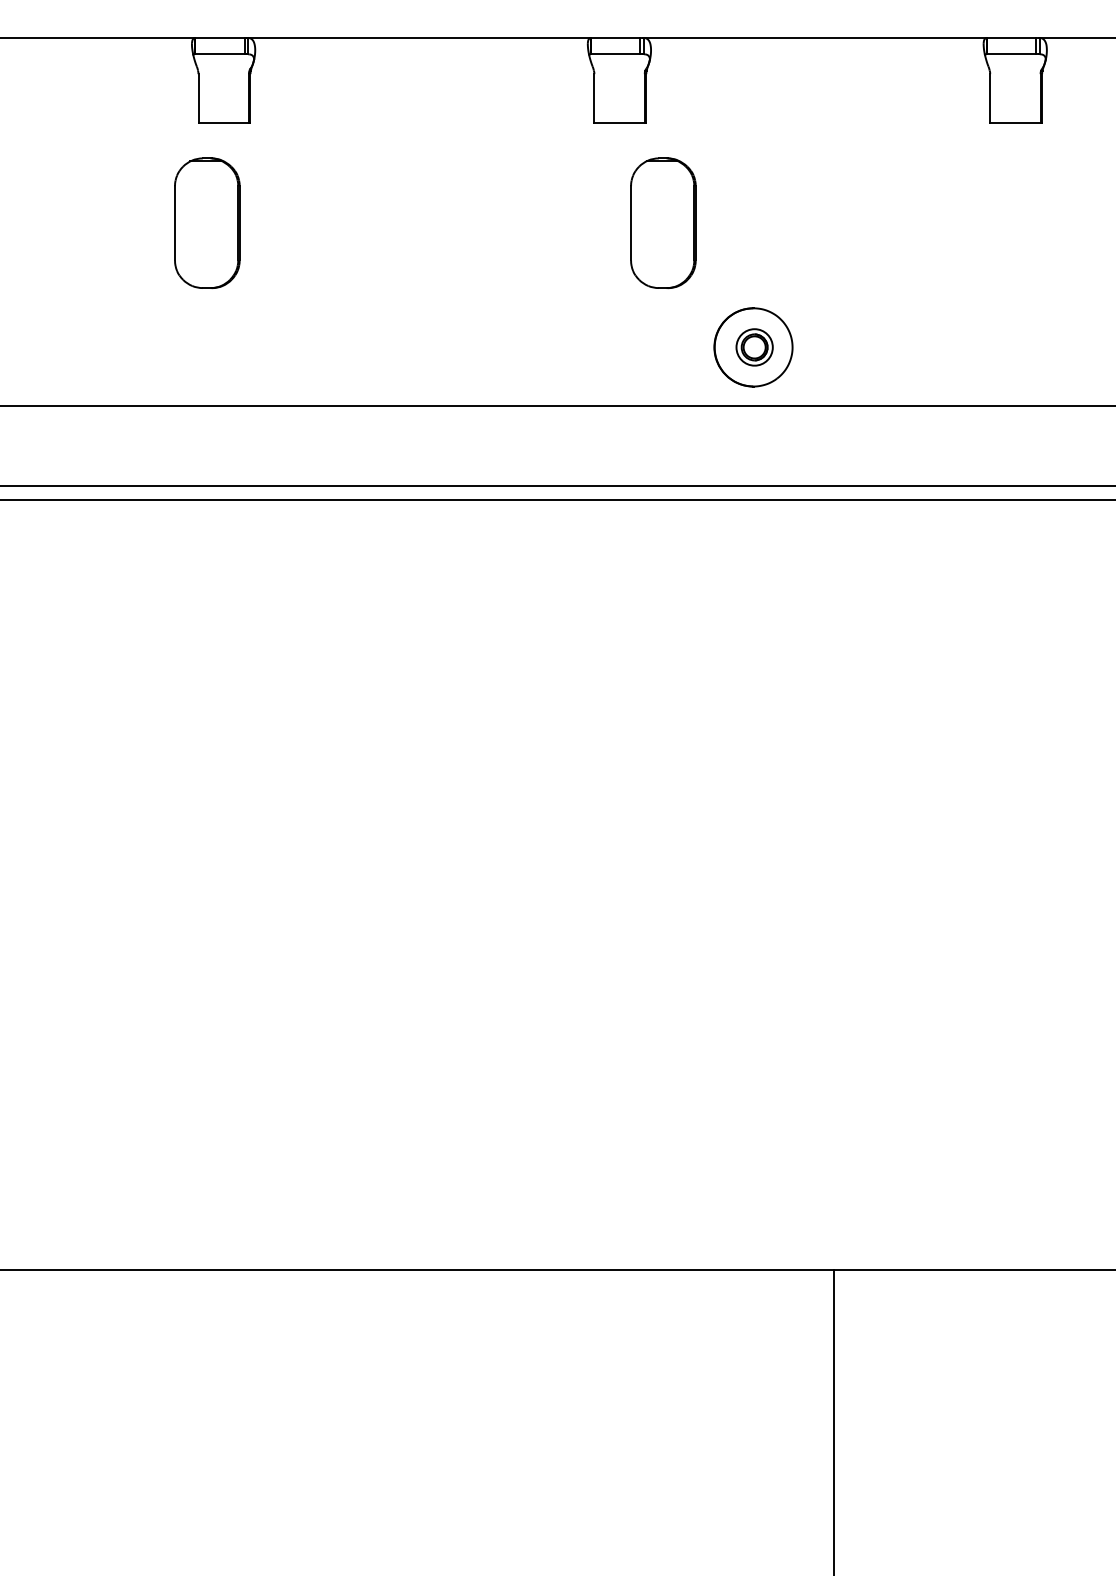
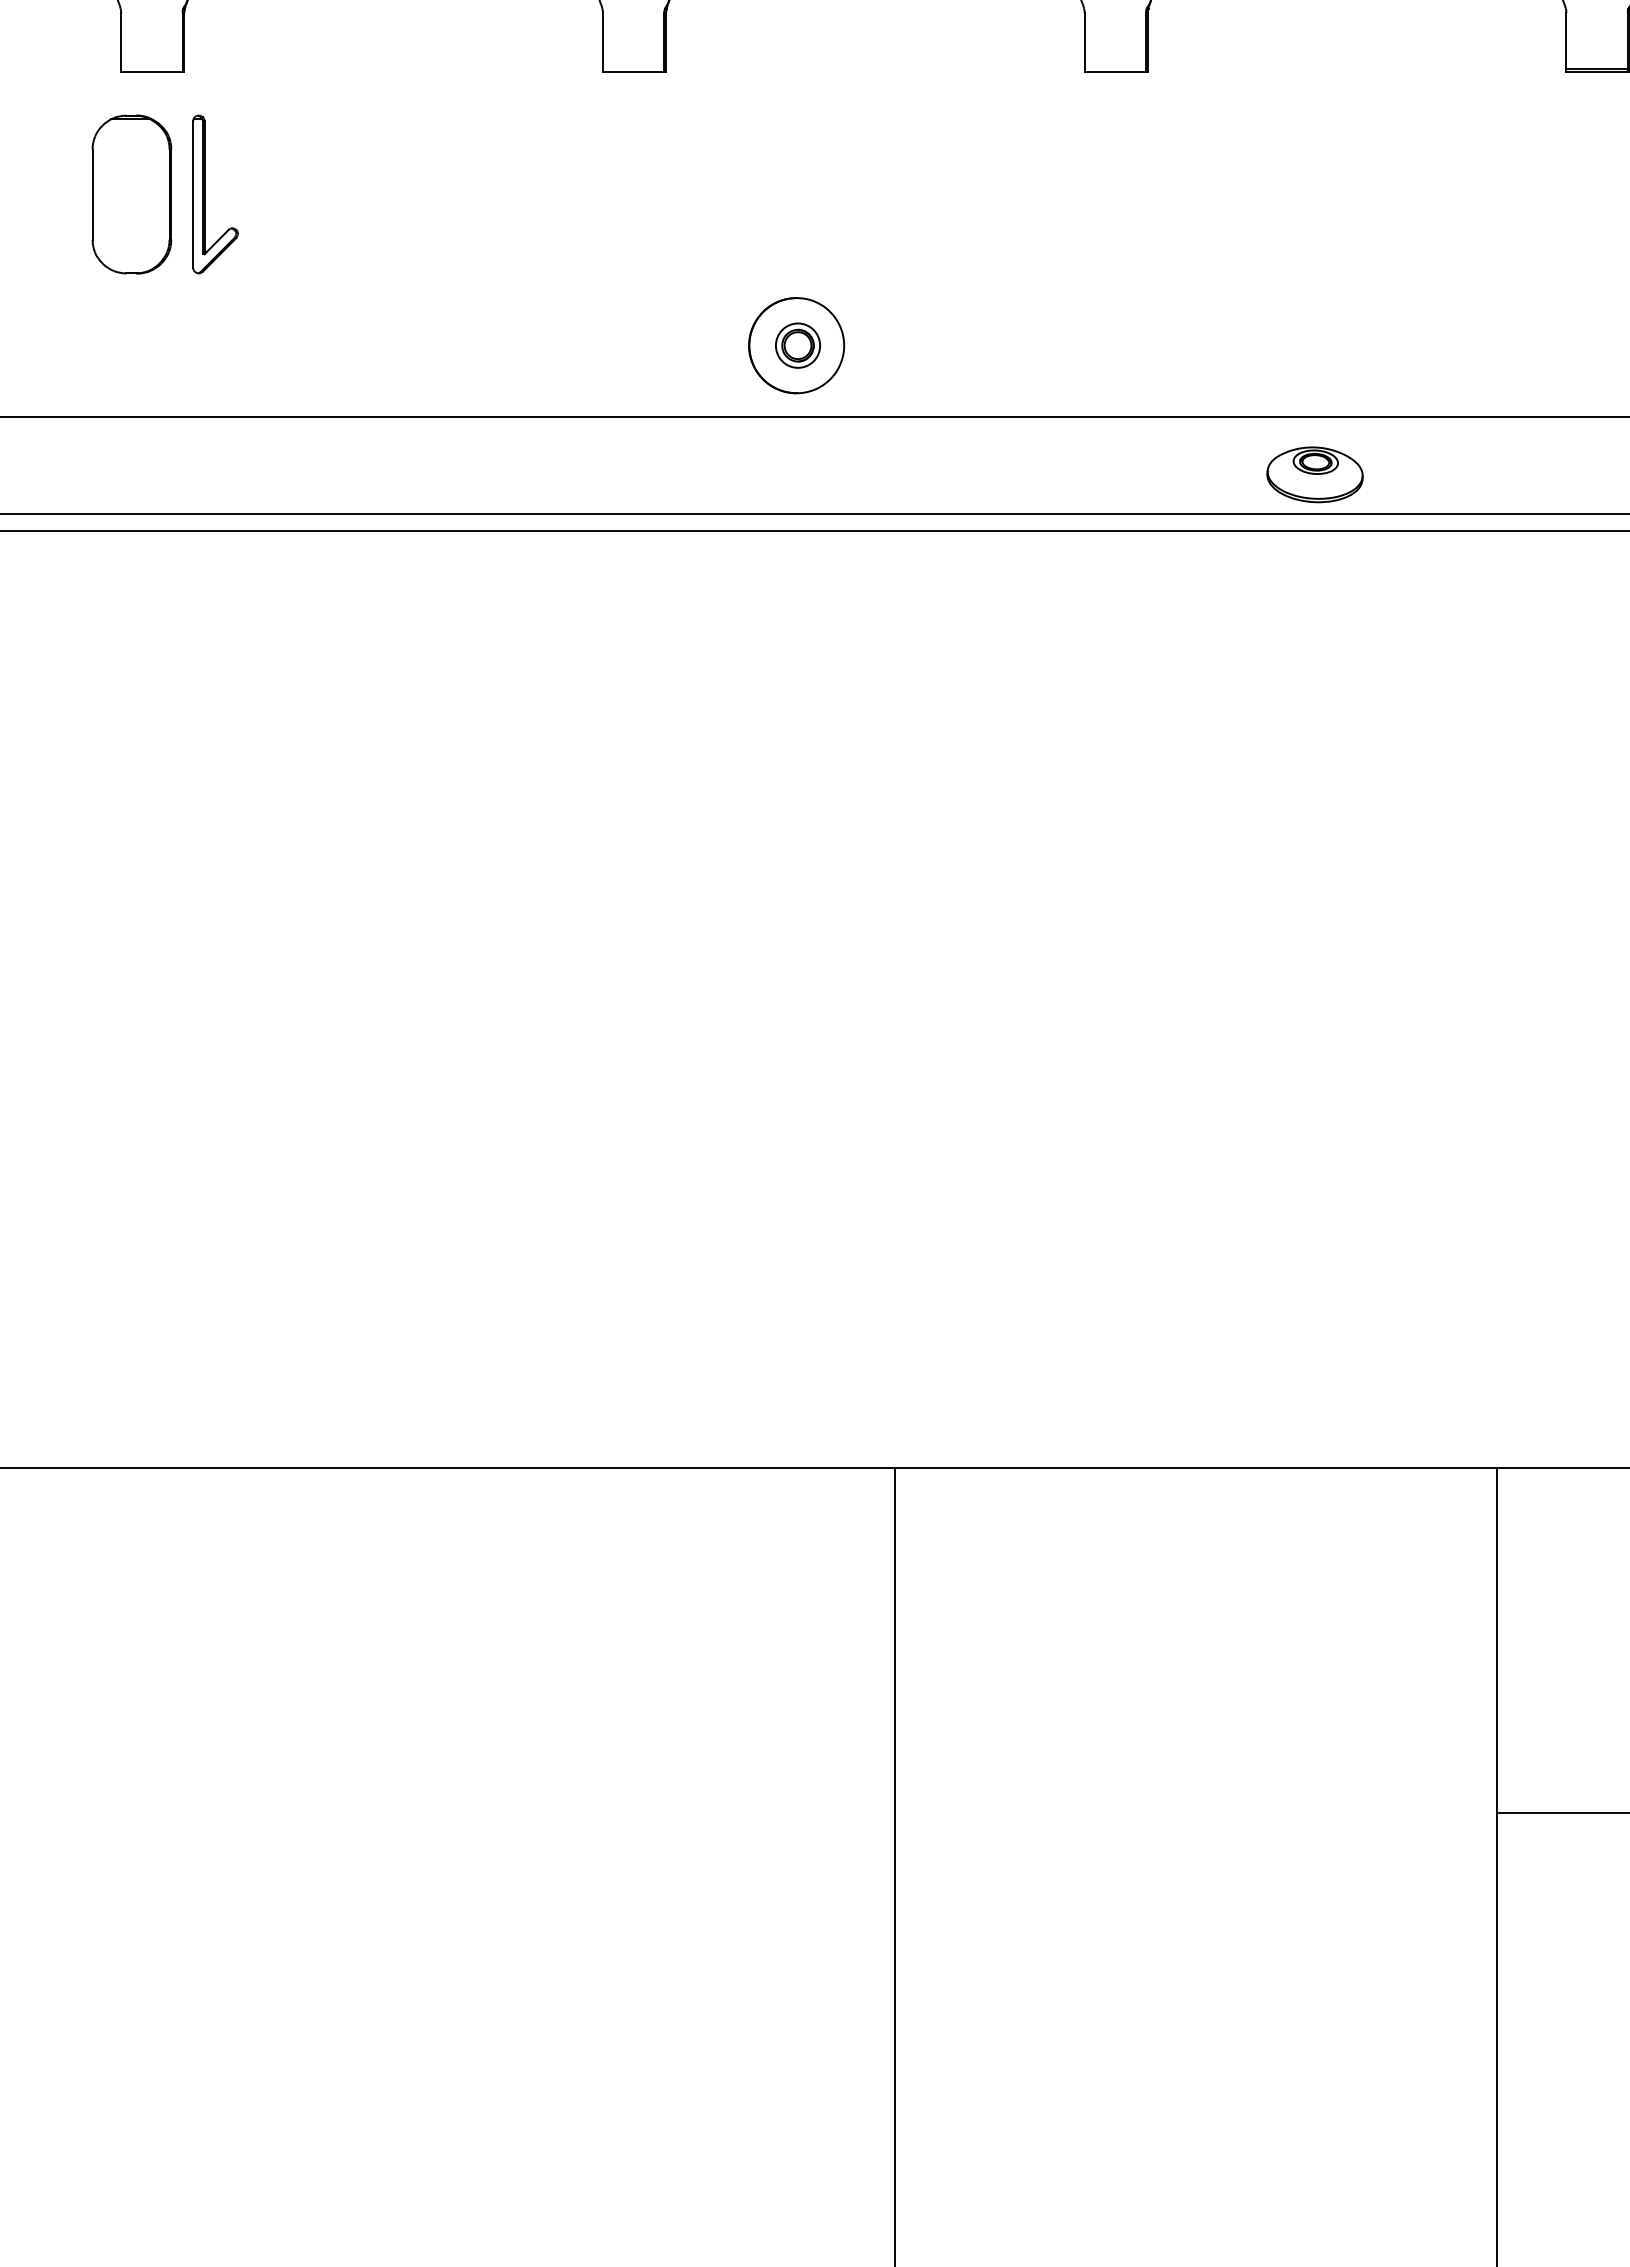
part: (267, 223) -> (205, 194), added
part: (663, 223) -> (686, 194), removed

